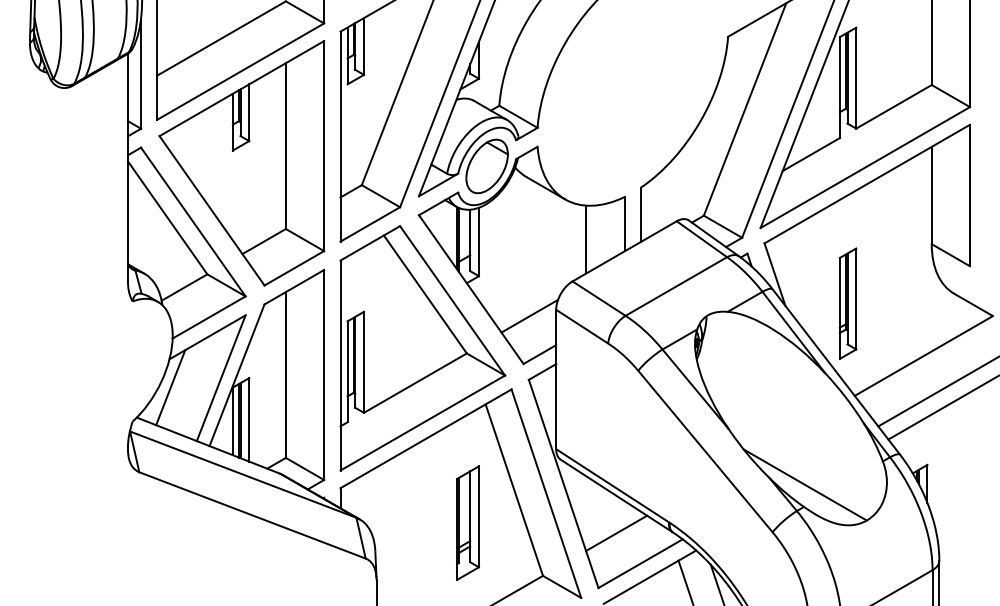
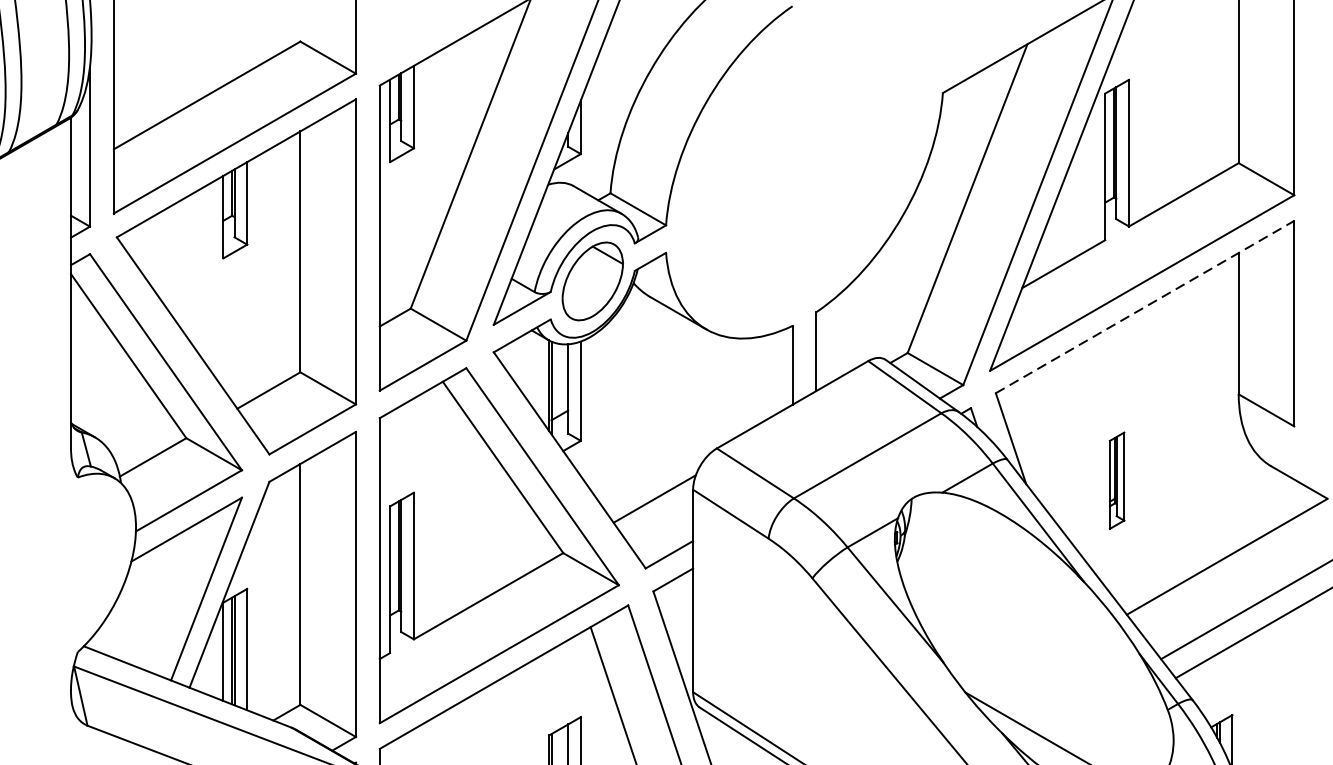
line: (867, 184) -> (1145, 307), solid -> dashed
line: (586, 239) -> (737, 387), removed
part: (847, 303) -> (1116, 480), size x0.6
line: (170, 387) -> (132, 602), removed

